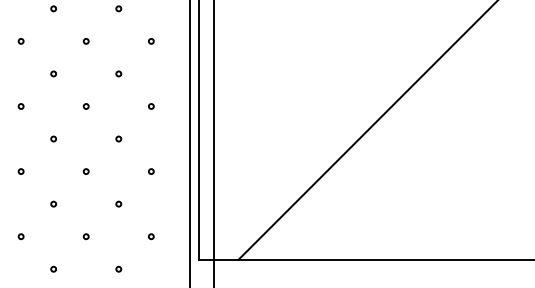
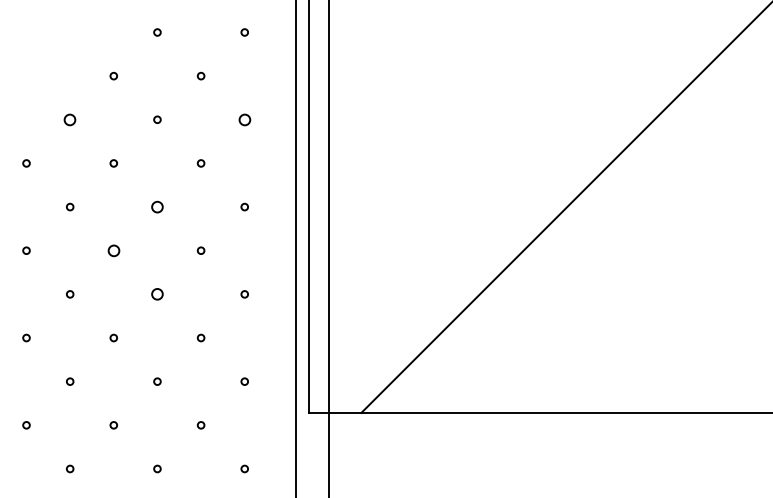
circle: (21, 41) -> (70, 119), size x1.6
circle: (151, 41) -> (244, 119), size x1.6
circle: (86, 106) -> (157, 206), size x1.6
circle: (53, 138) -> (113, 250), size x1.6
circle: (86, 171) -> (157, 294), size x1.6

